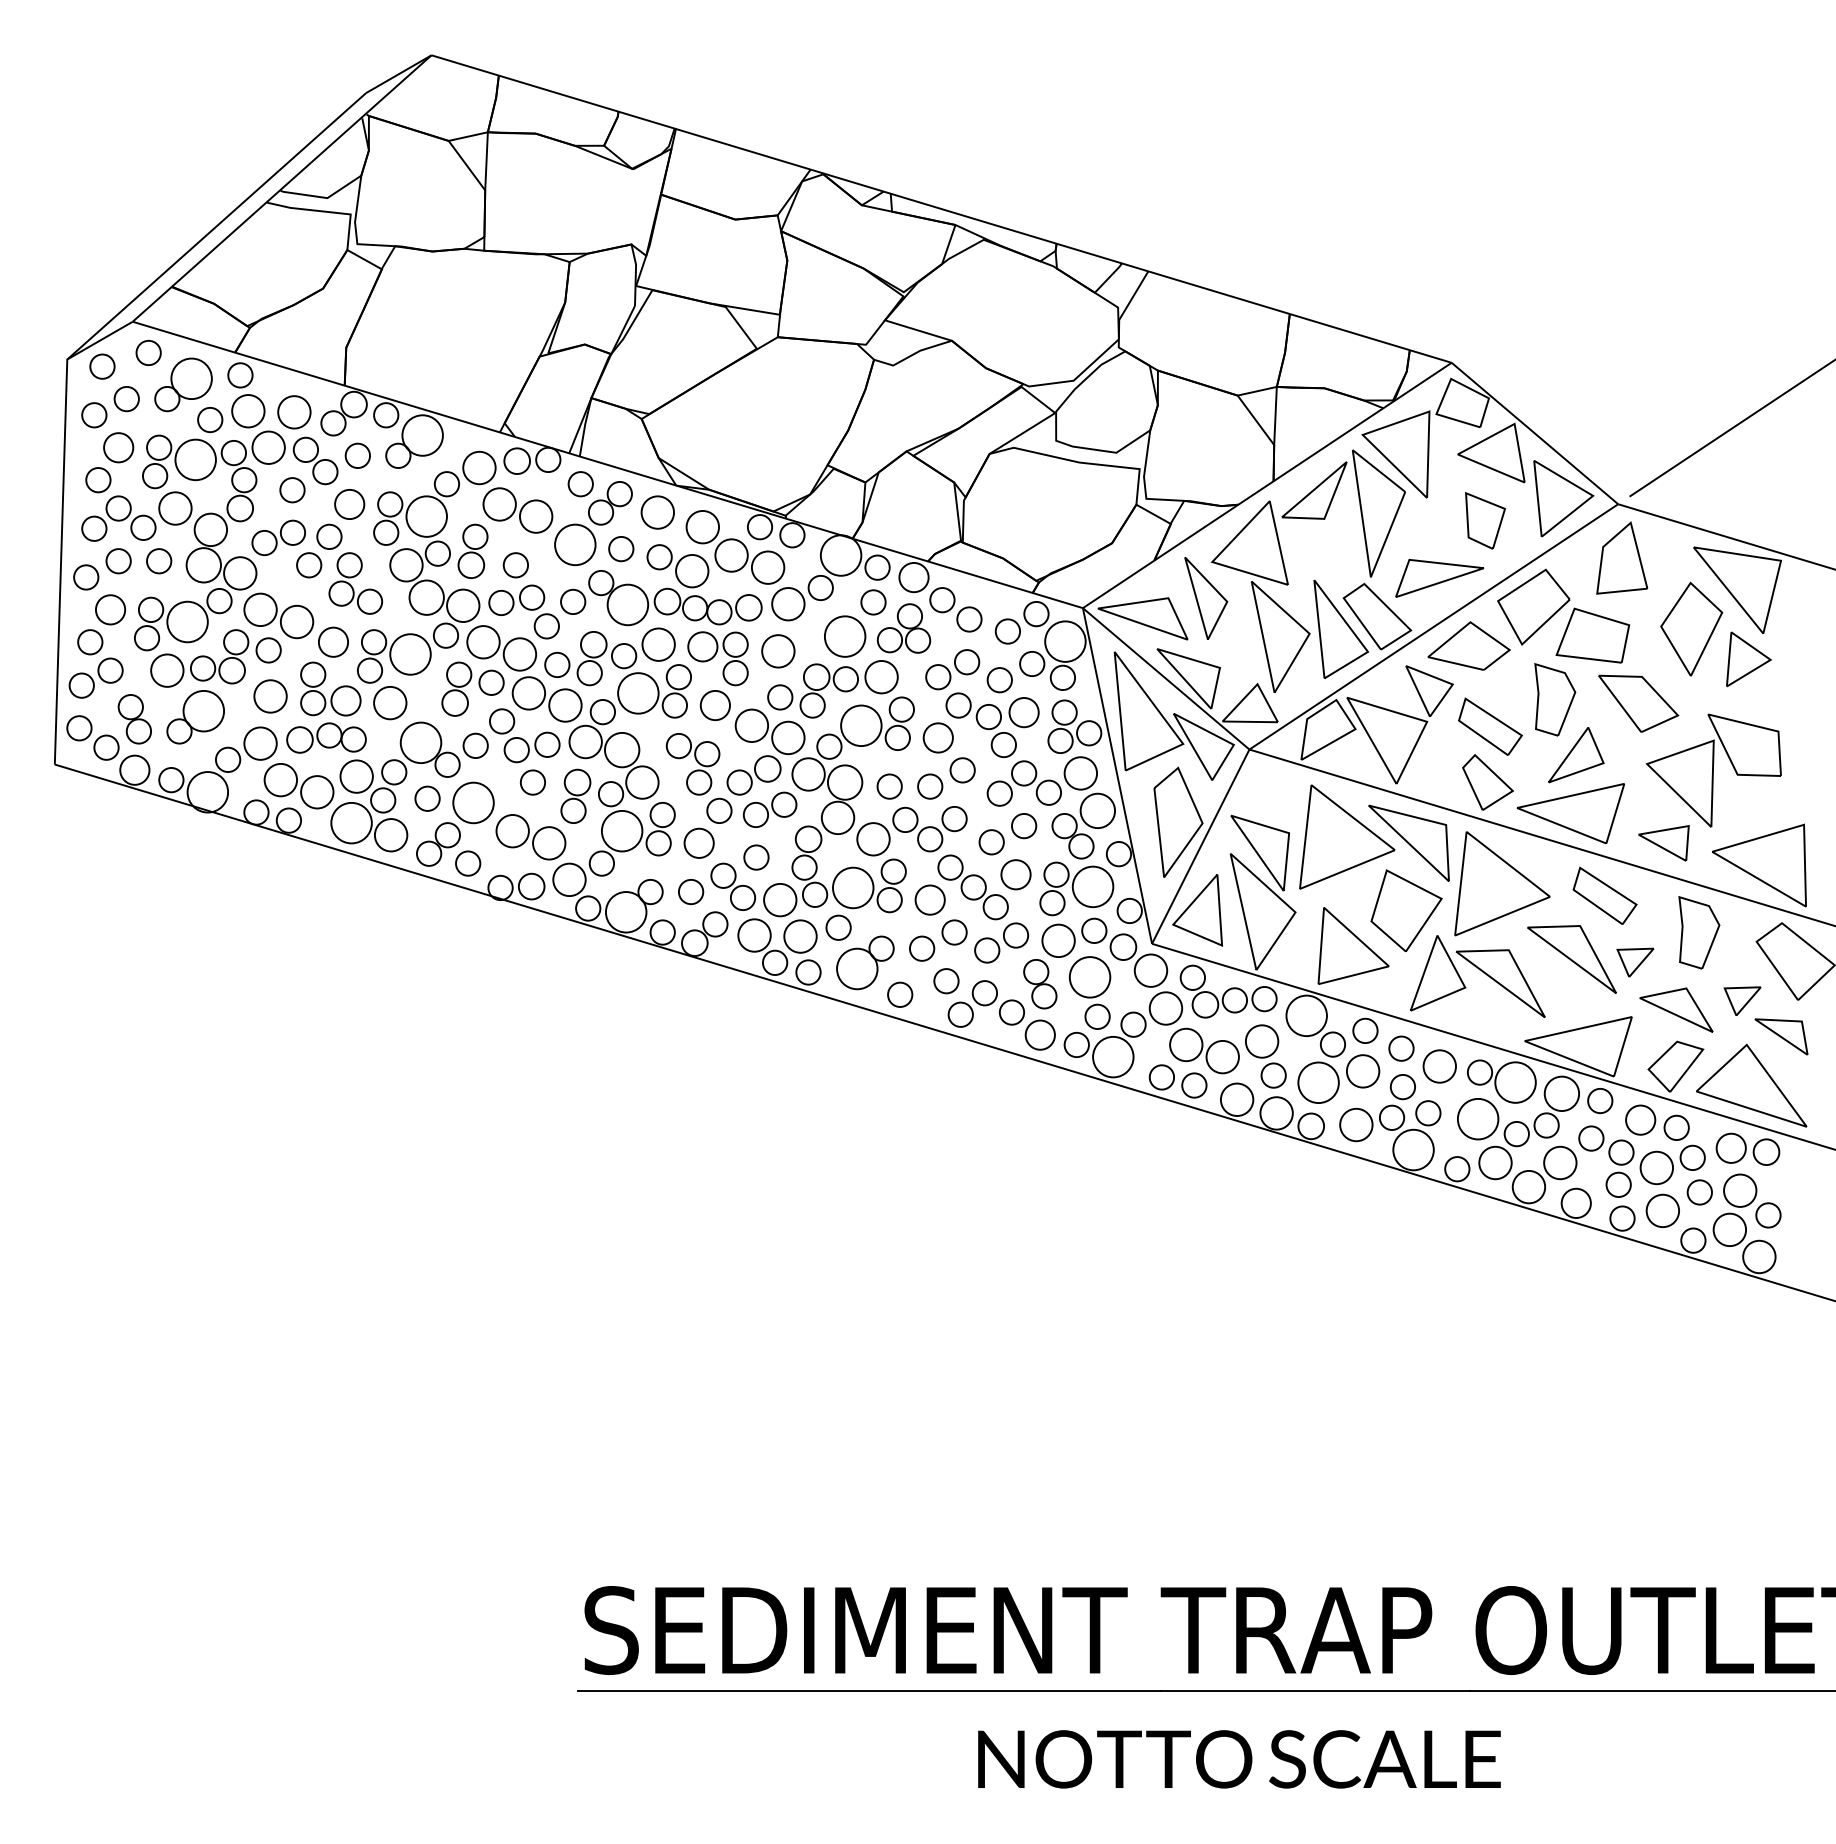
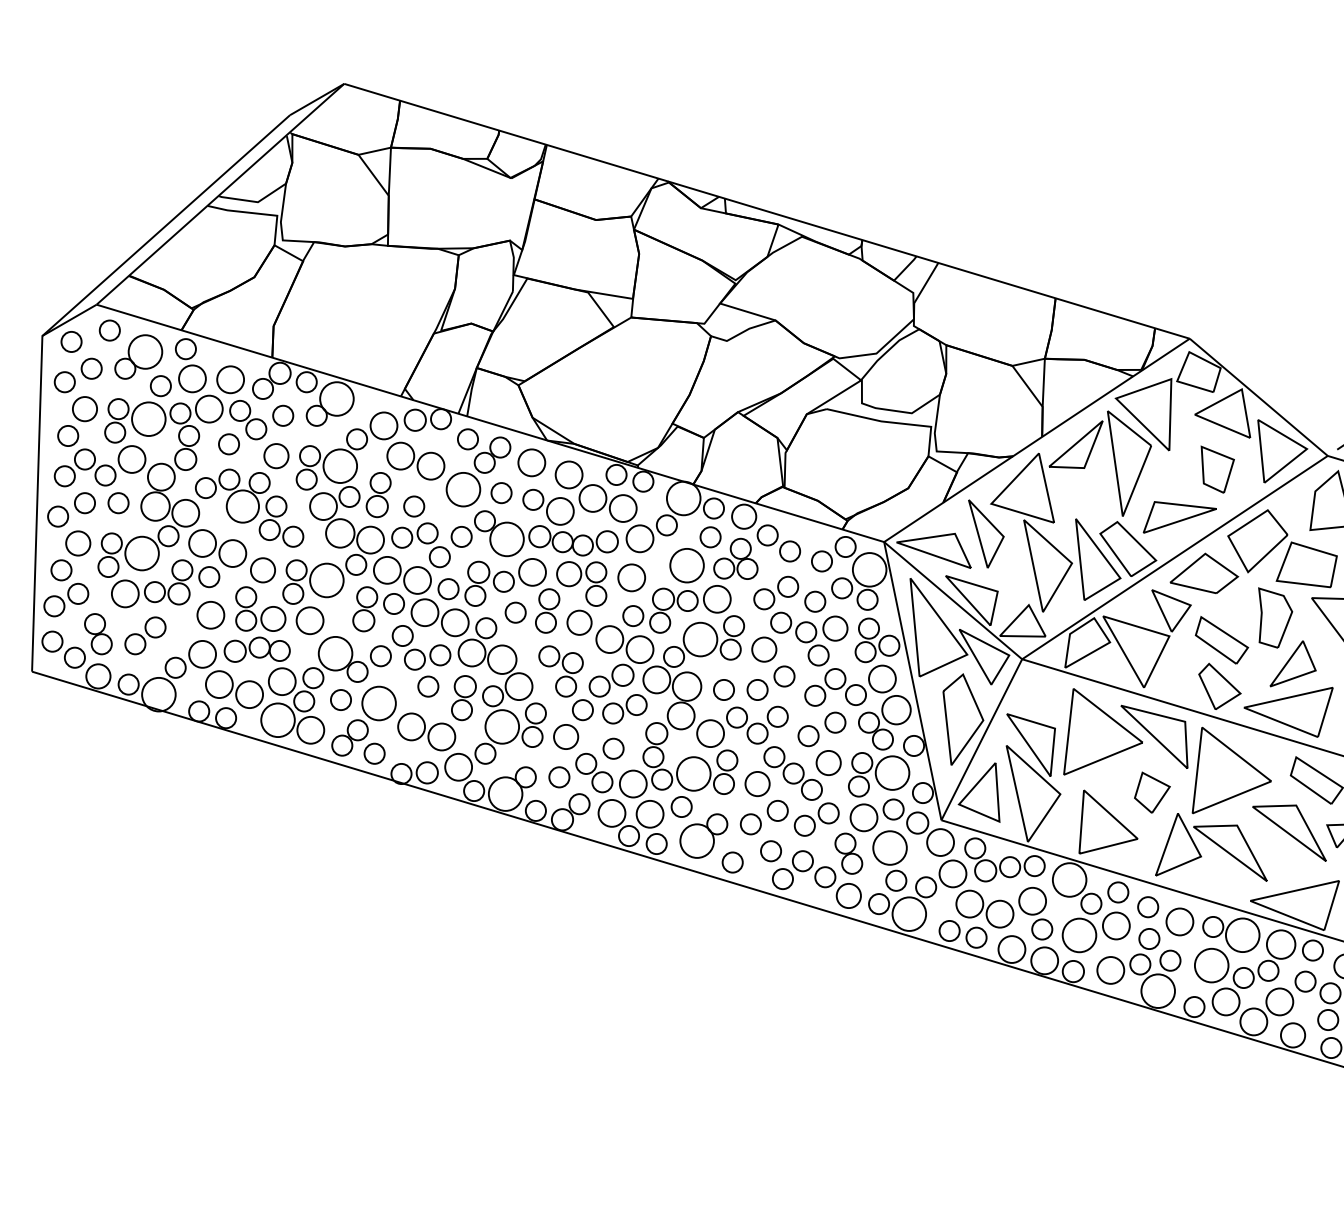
circle: (309, 565) -> (243, 506), size x1.6
circle: (638, 693) -> (515, 612), size x0.6
circle: (203, 710) -> (155, 626), size x0.6
part: (1406, 910) -> (1152, 792), size x0.6

